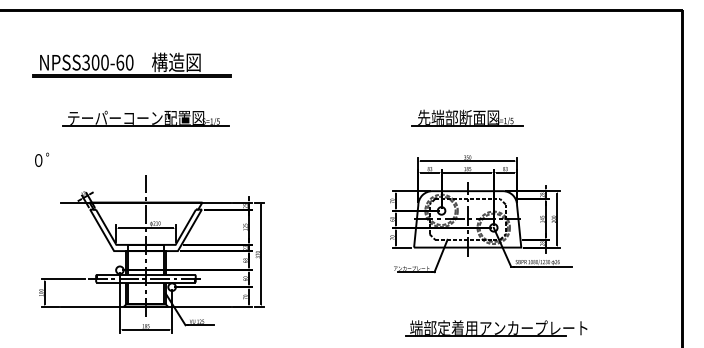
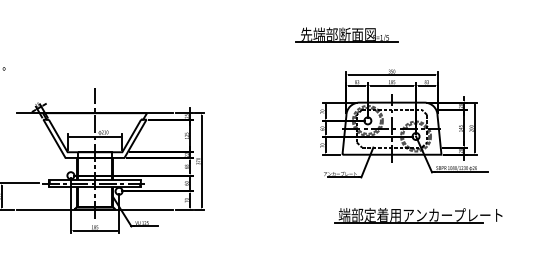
part: (467, 117) -> (346, 34), moved
part: (145, 118) -> (94, 35), removed
part: (496, 328) -> (418, 215), moved

